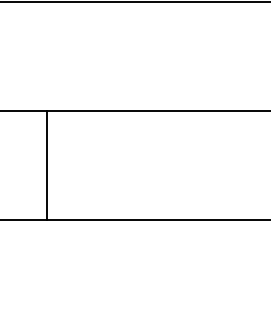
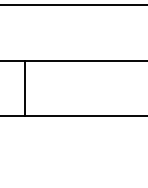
line: (47, 163) -> (25, 87), moved

